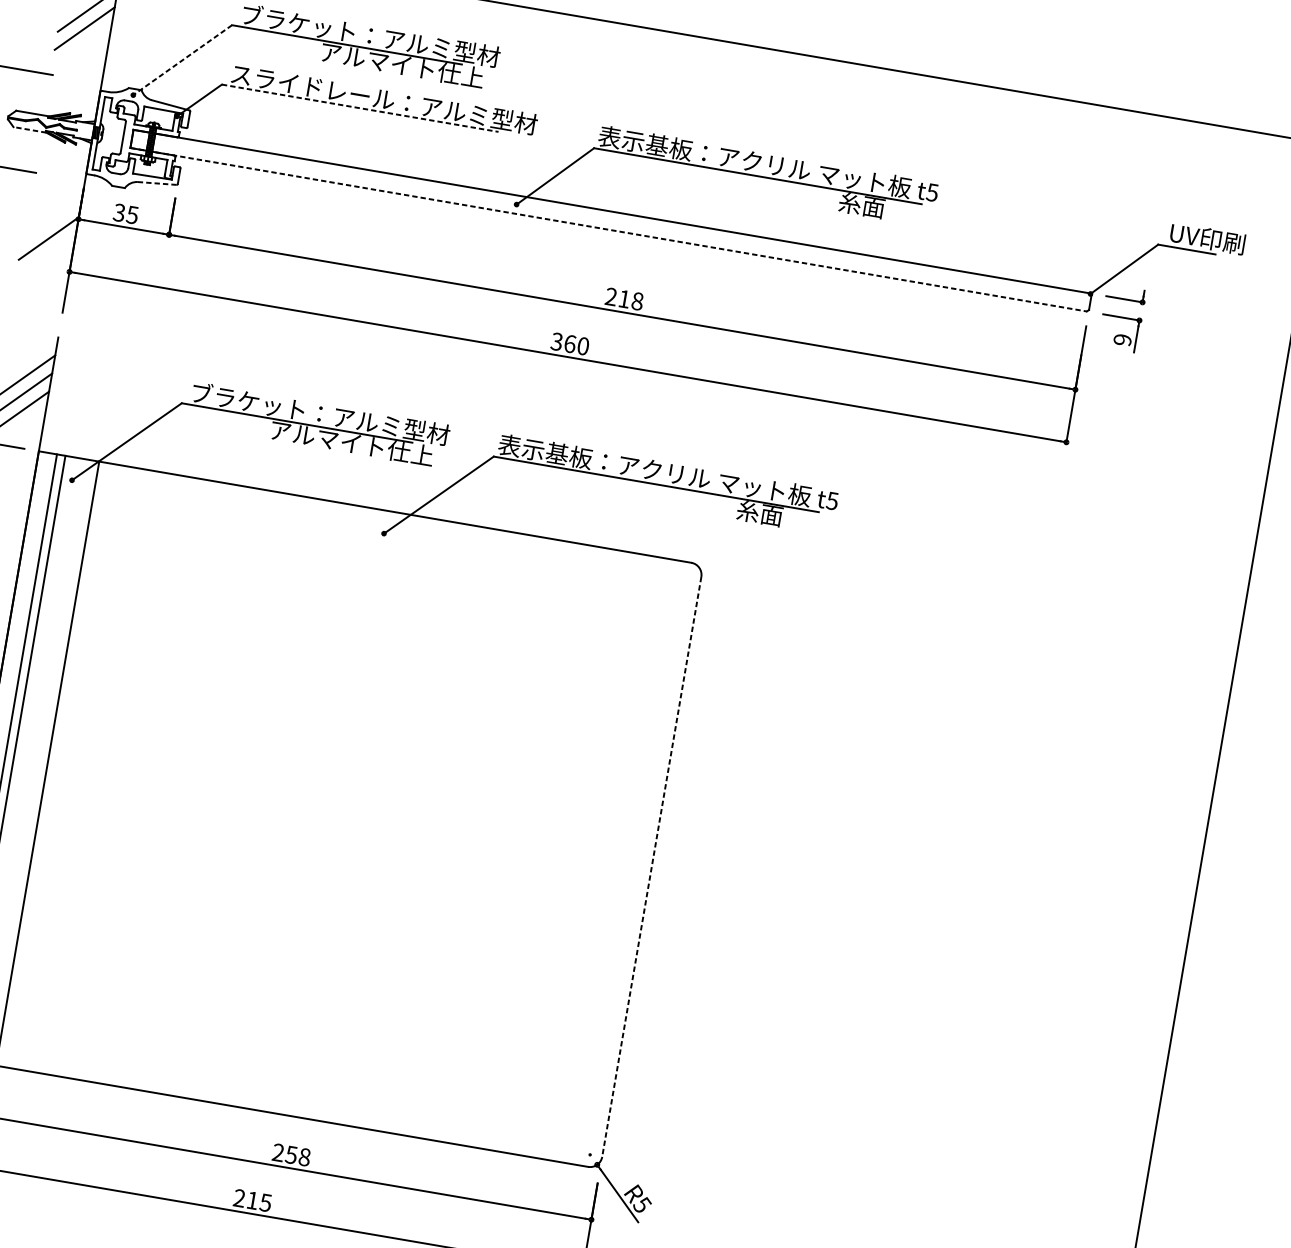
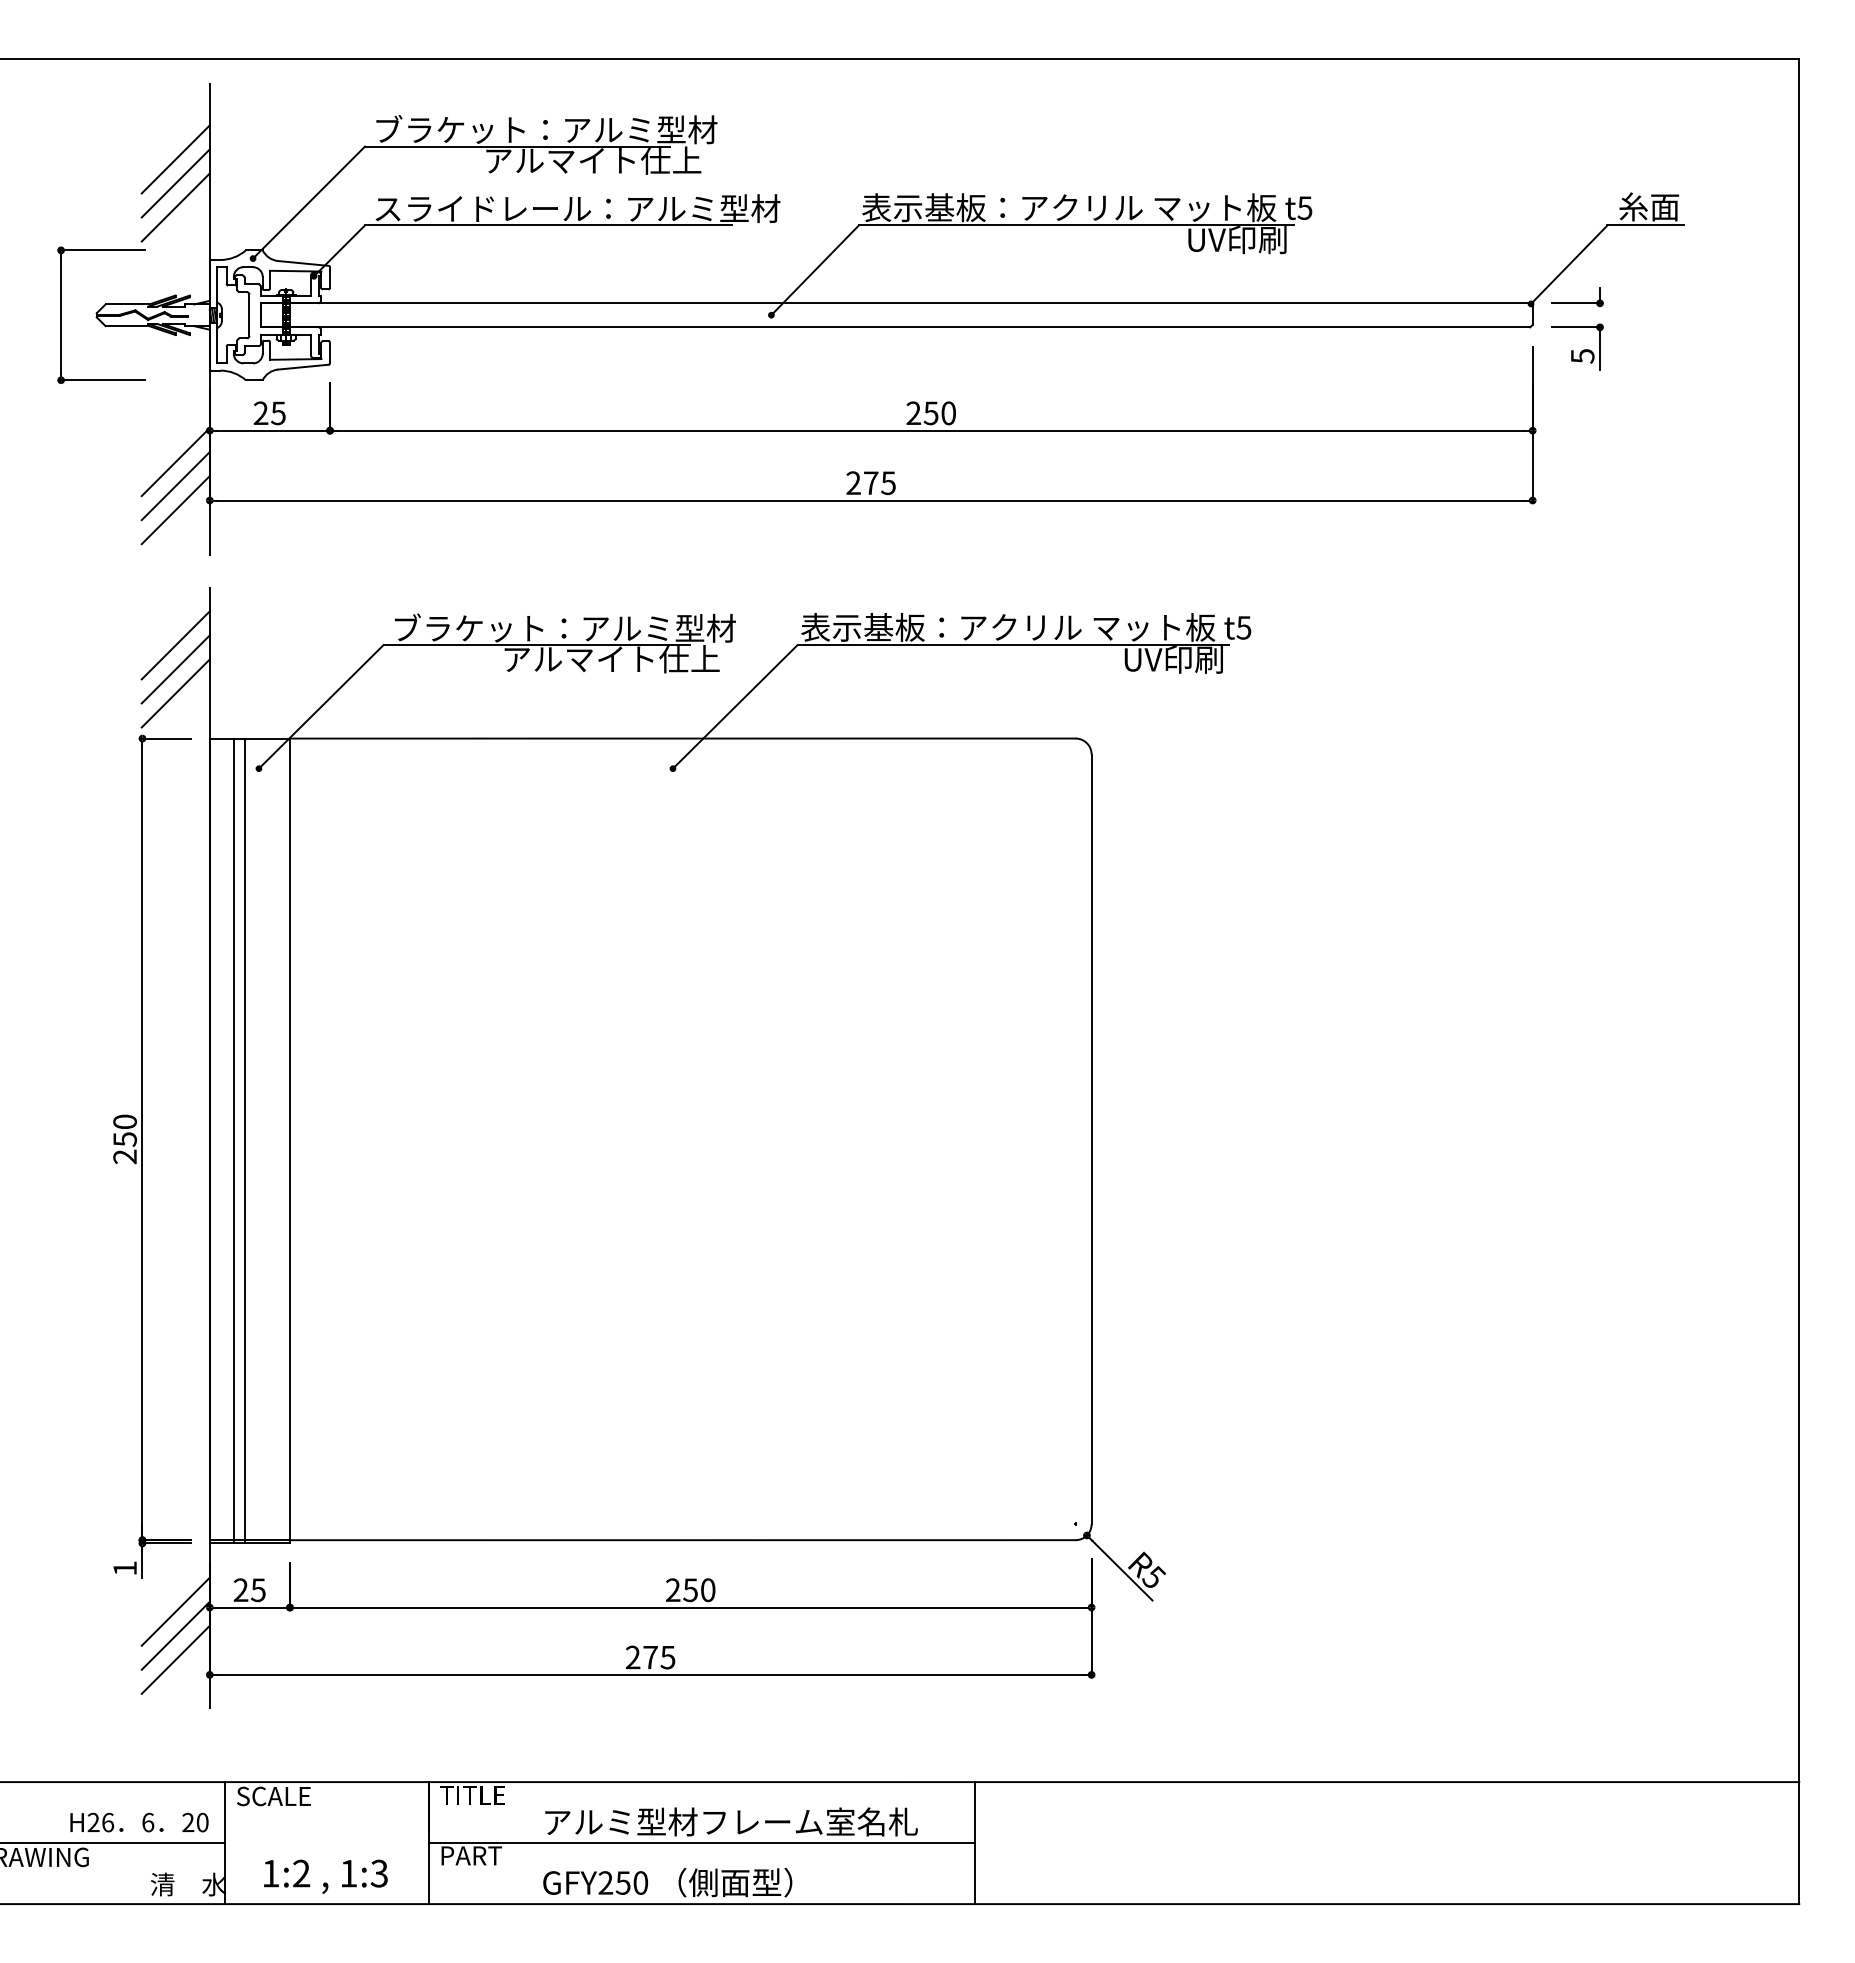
line: (81, 46) -> (175, 207), added
line: (182, 60) -> (308, 202), dashed -> solid
line: (360, 108) -> (548, 225), dashed -> solid
line: (29, 130) -> (127, 326), dashed -> solid
line: (156, 183) -> (302, 367), dashed -> solid
text: (876, 208) -> (1236, 240), 糸面 -> UV印刷
text: (118, 212) -> (260, 413), 35 -> 25
line: (608, 229) -> (895, 327), dashed -> solid
text: (1207, 238) -> (1669, 206), UV印刷 -> 糸面
line: (45, 256) -> (175, 486), added
line: (42, 275) -> (175, 510), added
text: (630, 300) -> (939, 413), 218 -> 250
text: (1122, 340) -> (1582, 356), 9 -> 5
text: (569, 344) -> (870, 483), 360 -> 275
text: (774, 515) -> (1172, 659), 糸面 -> UV印刷
line: (651, 866) -> (1091, 1139), dashed -> solid
text: (304, 1157) -> (708, 1590), 258 -> 250
text: (252, 1200) -> (650, 1657), 215 -> 275

